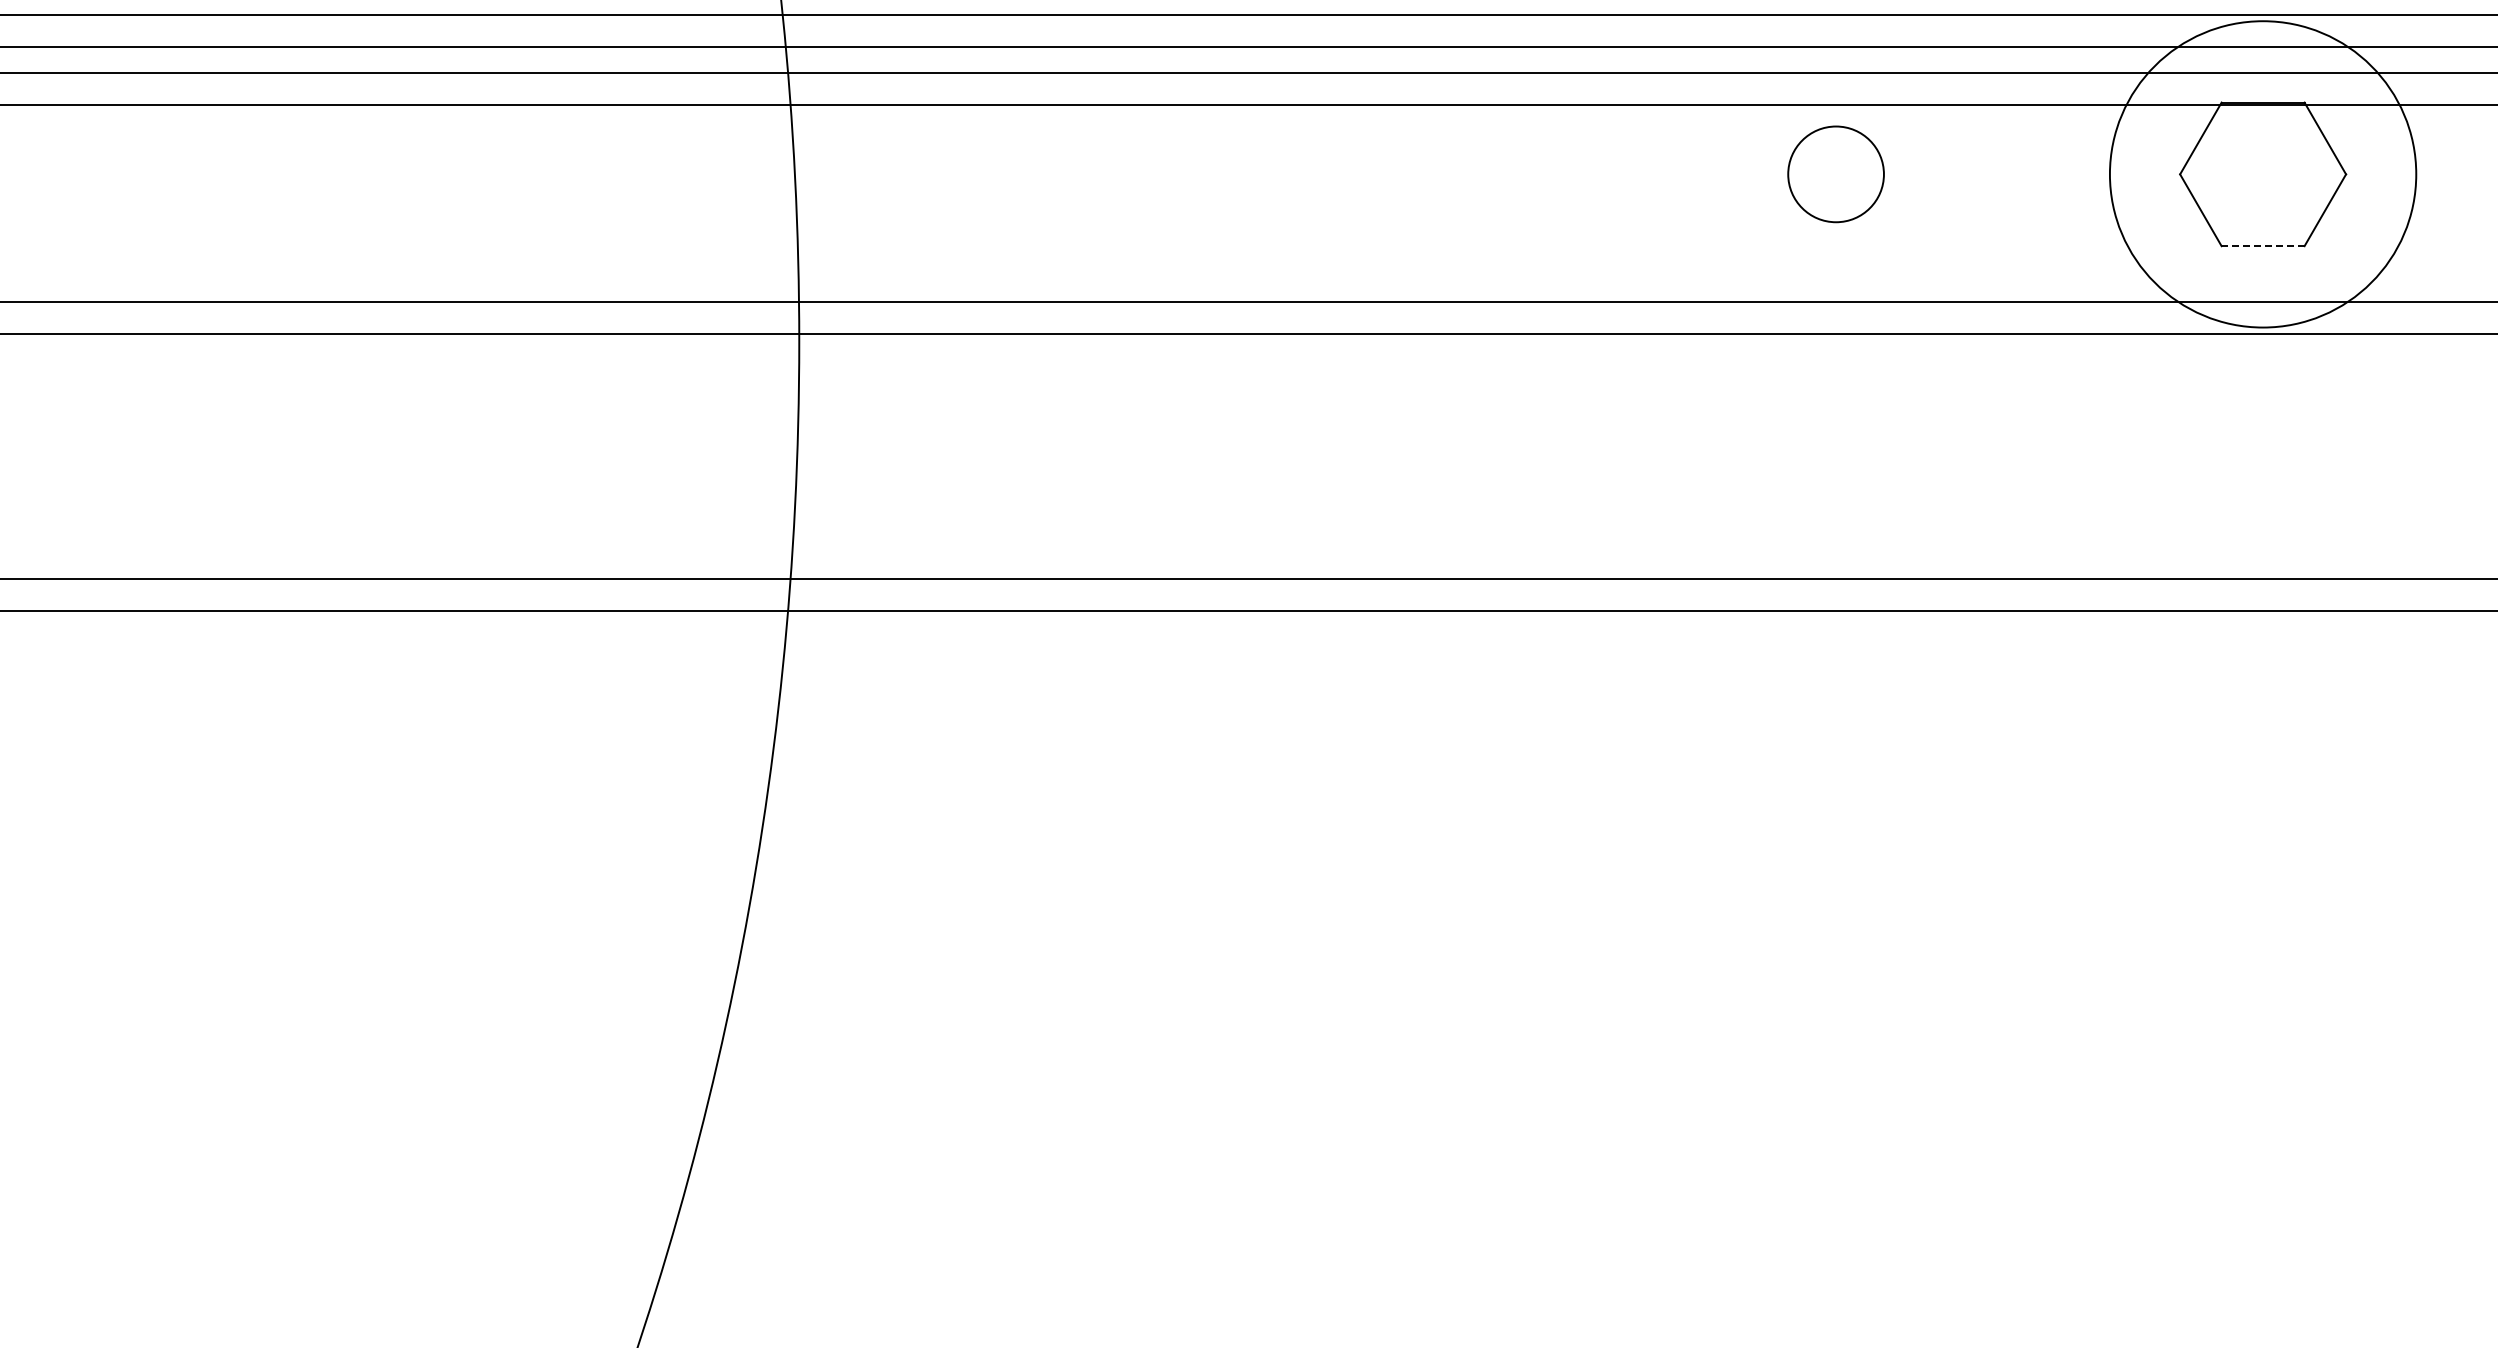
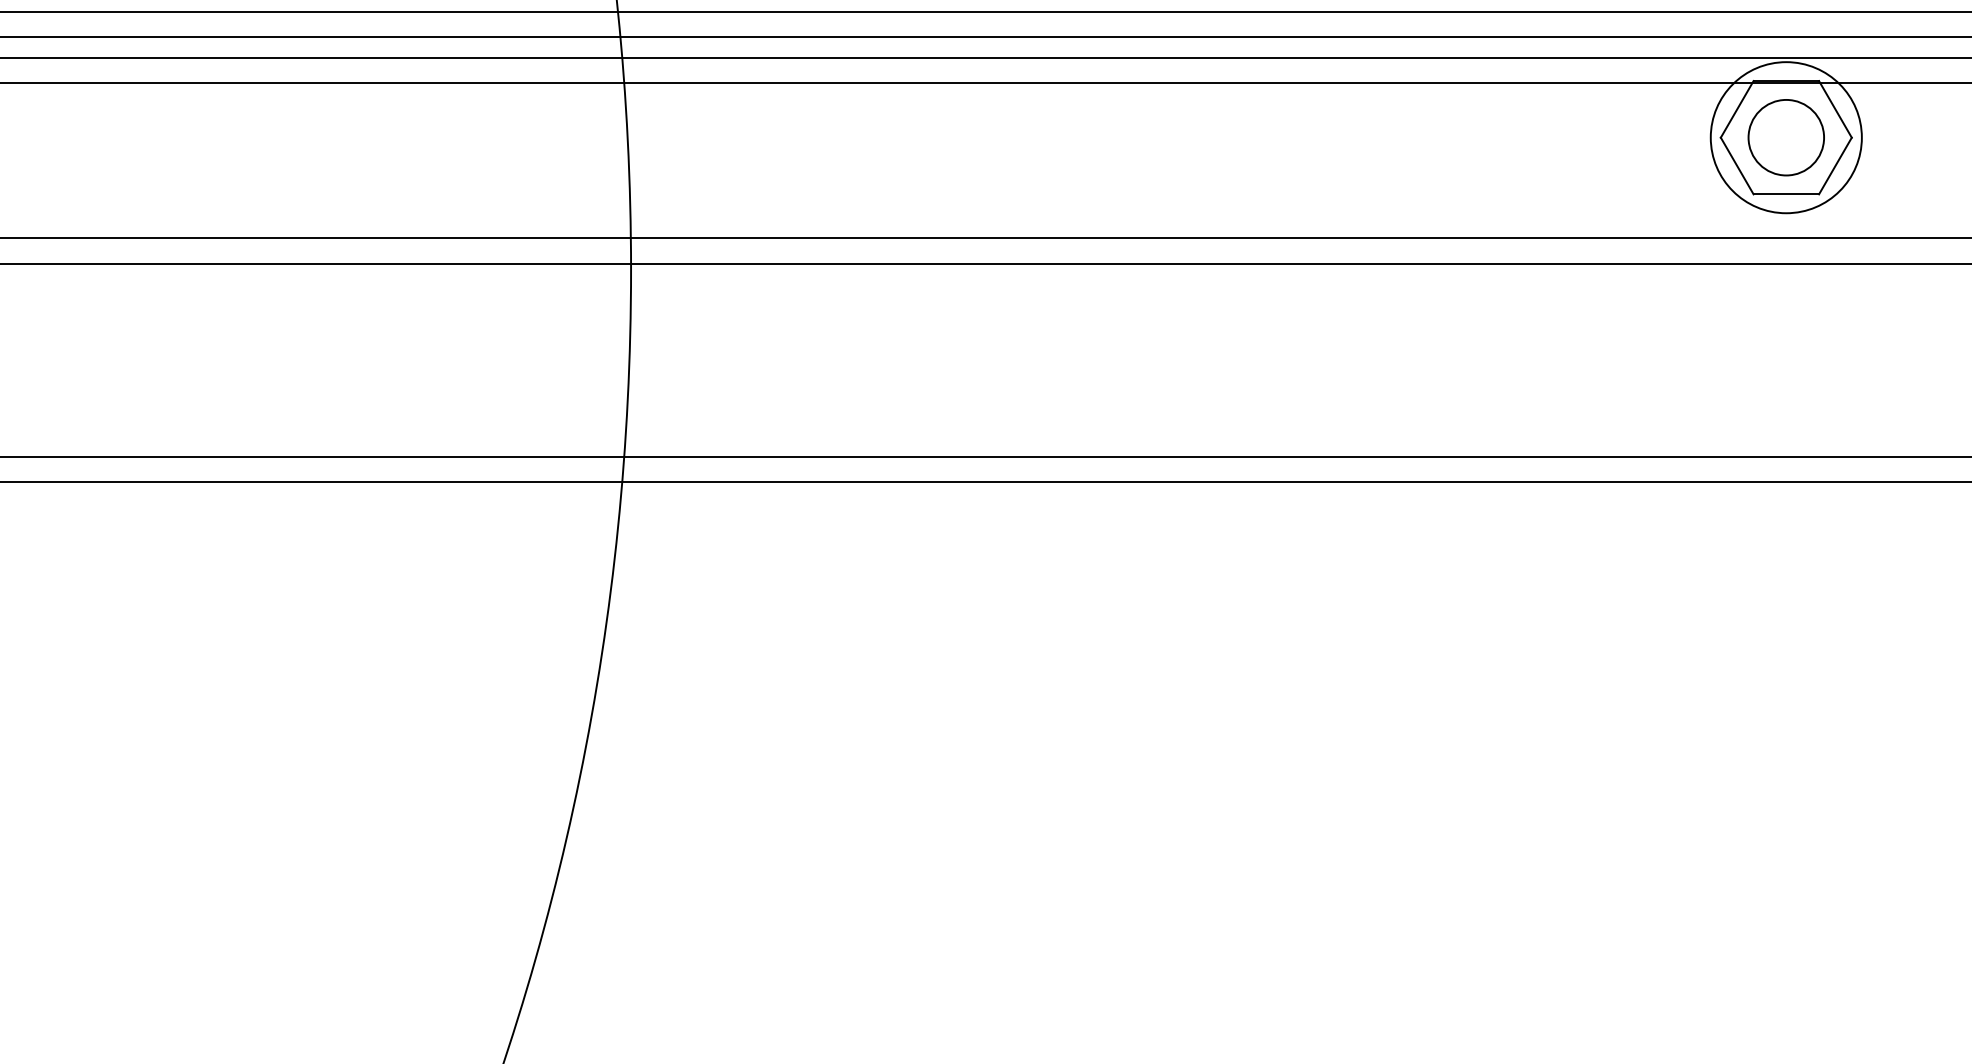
circle: (1835, 174) -> (1785, 137), moved
circle: (2262, 174) -> (1785, 137), size x0.62
line: (2262, 246) -> (1785, 194), dashed -> solid

